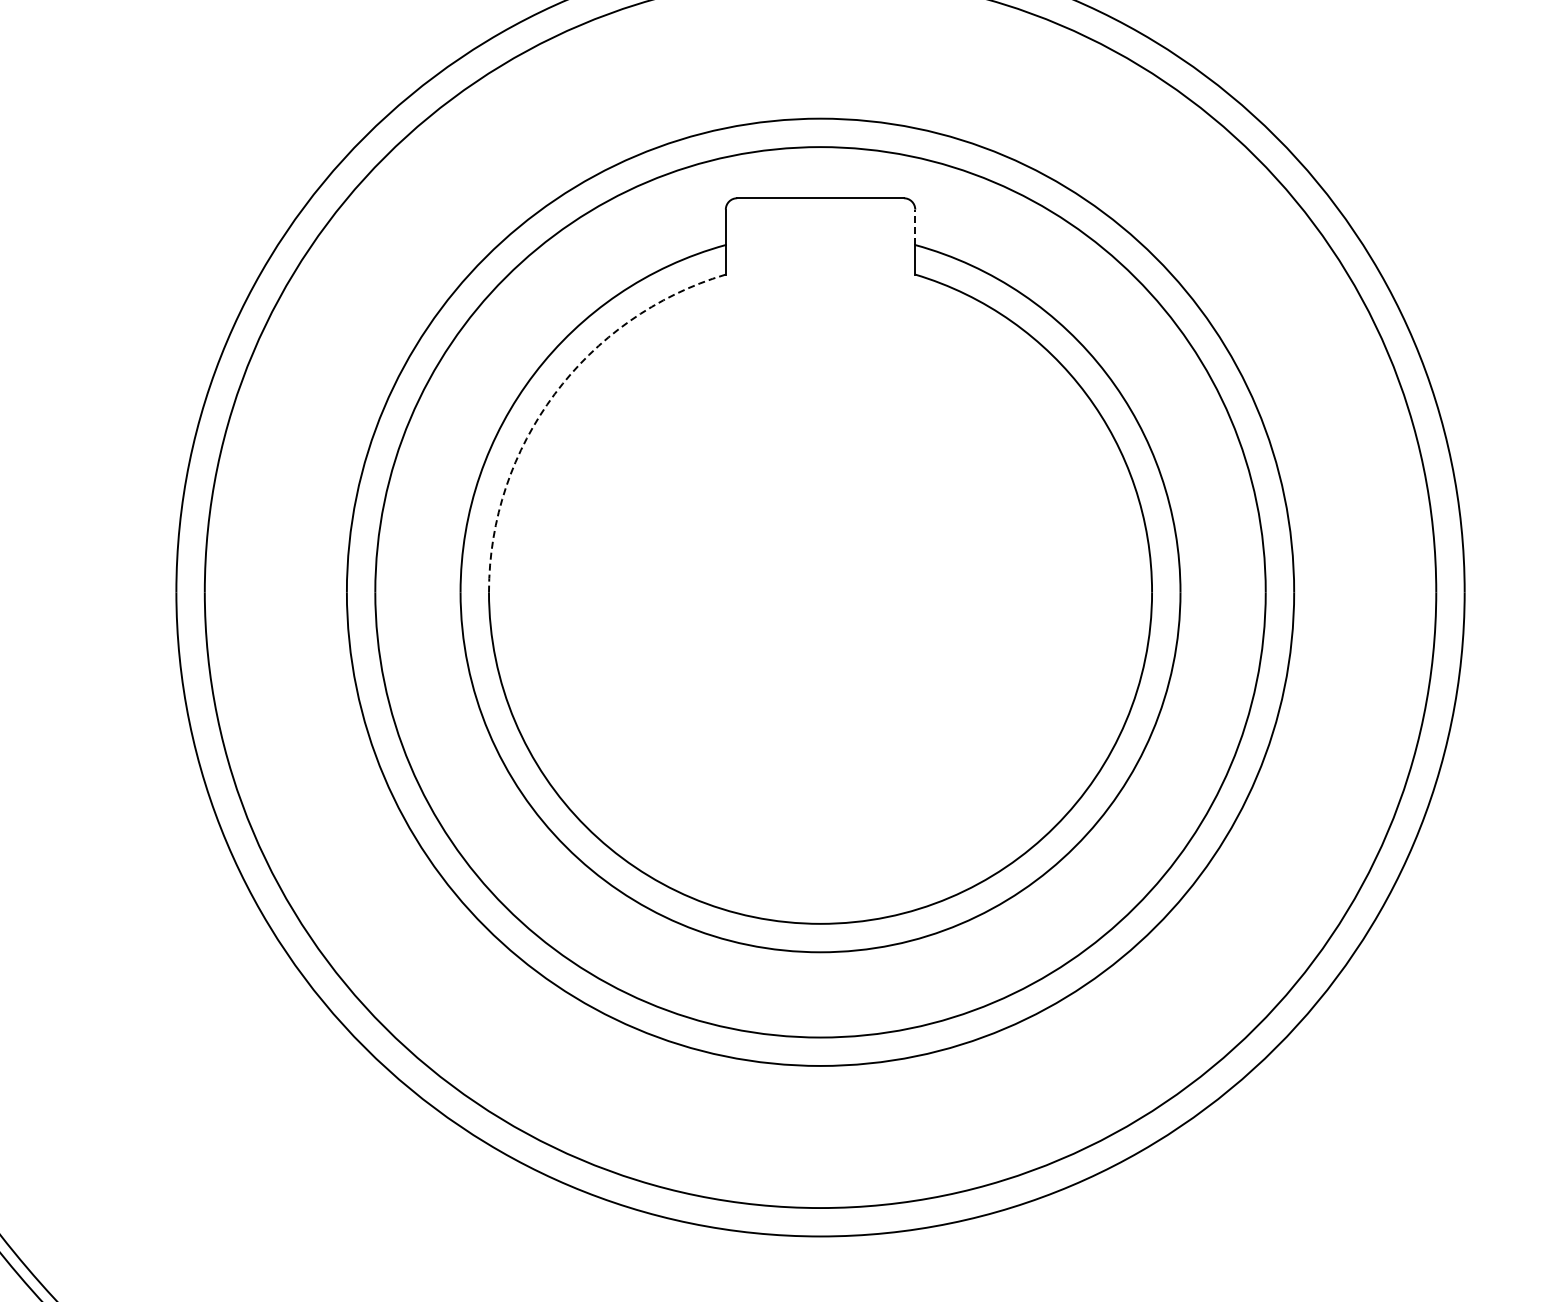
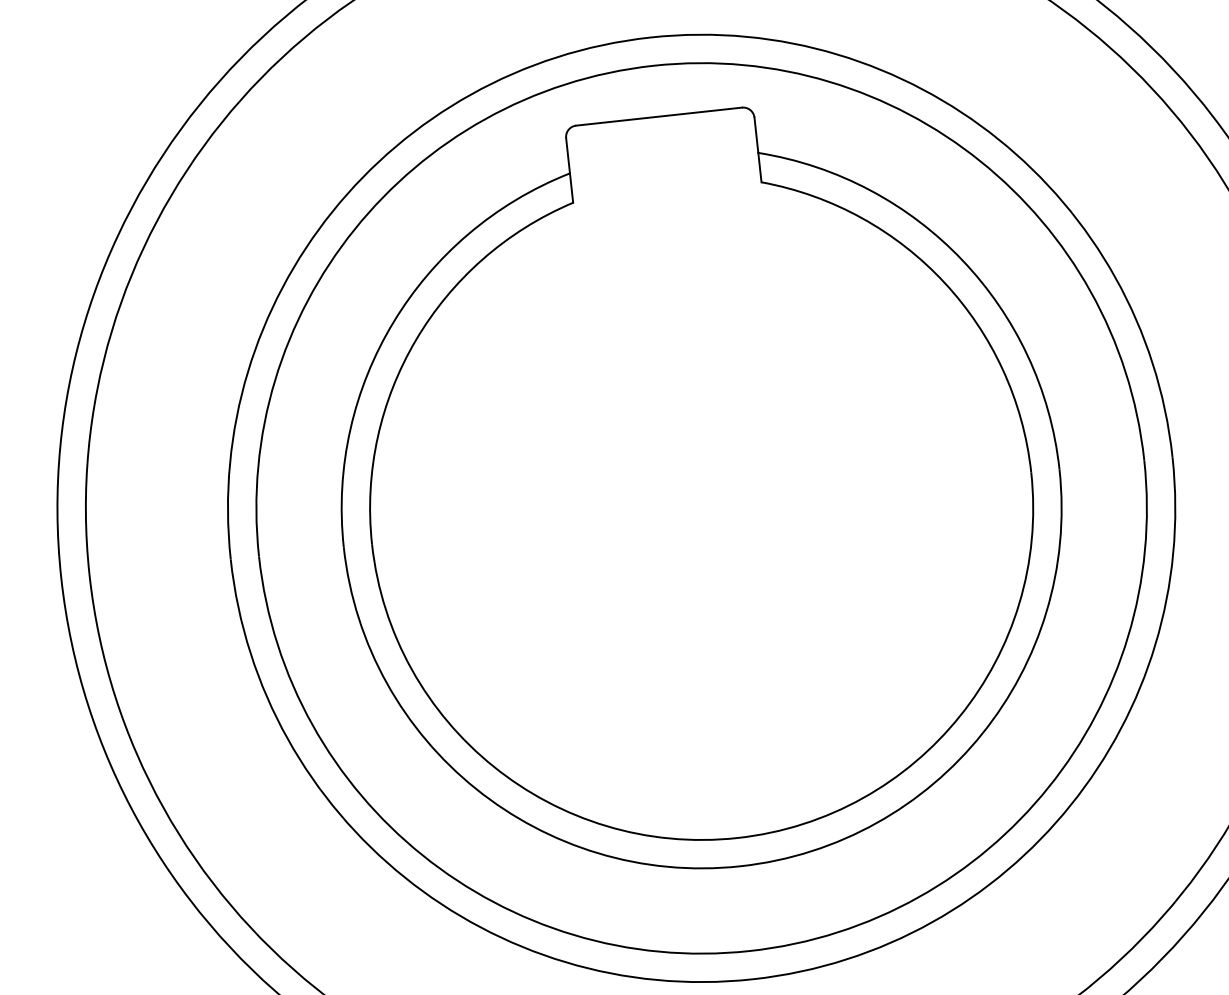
line: (915, 227) -> (756, 135), dashed -> solid
arc: (554, 394) -> (415, 340), dashed -> solid

